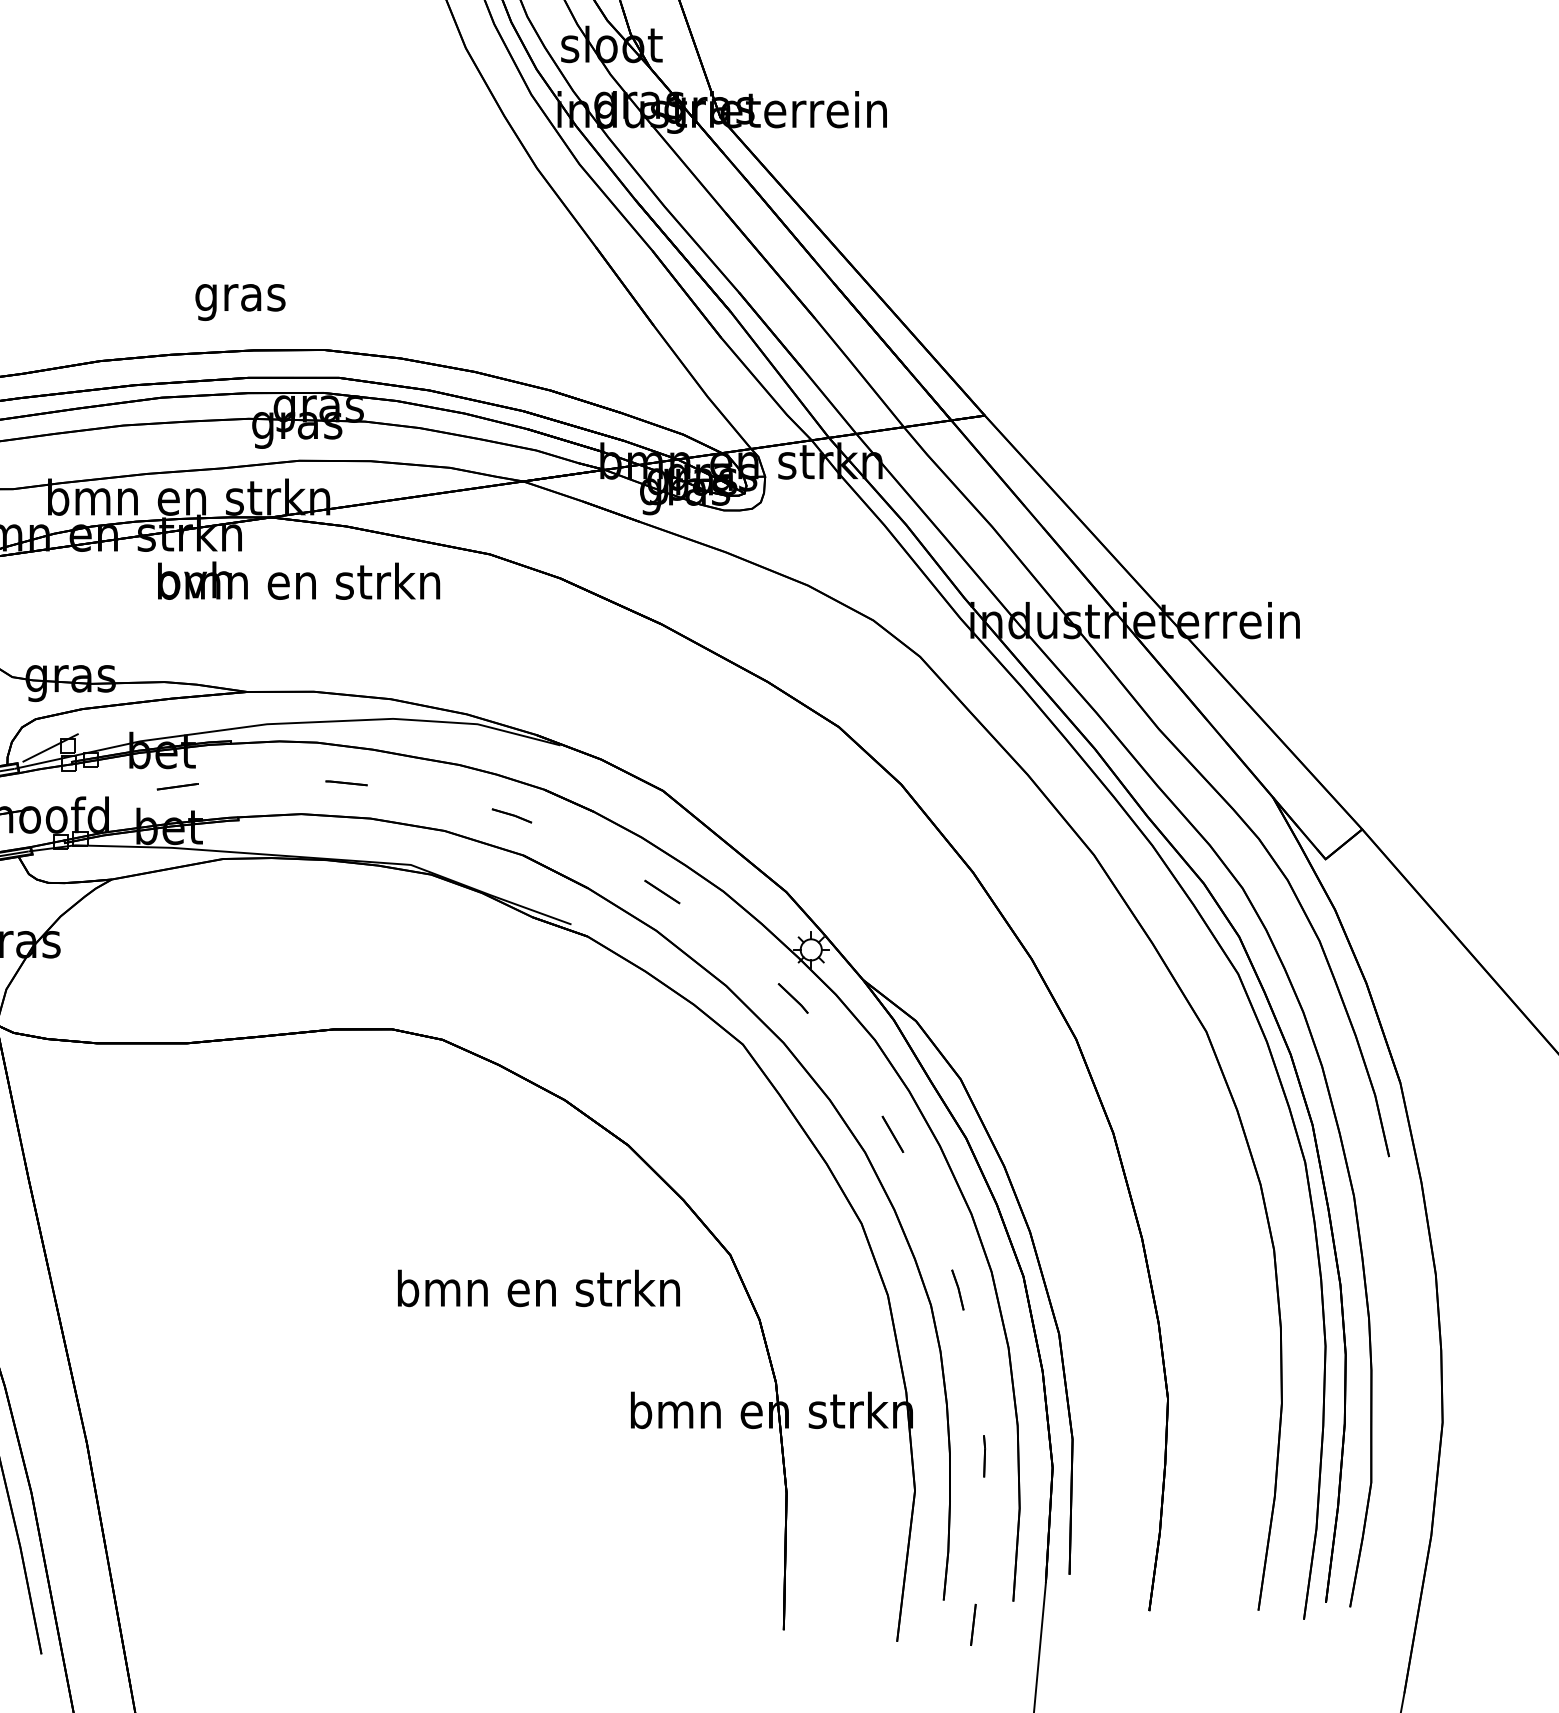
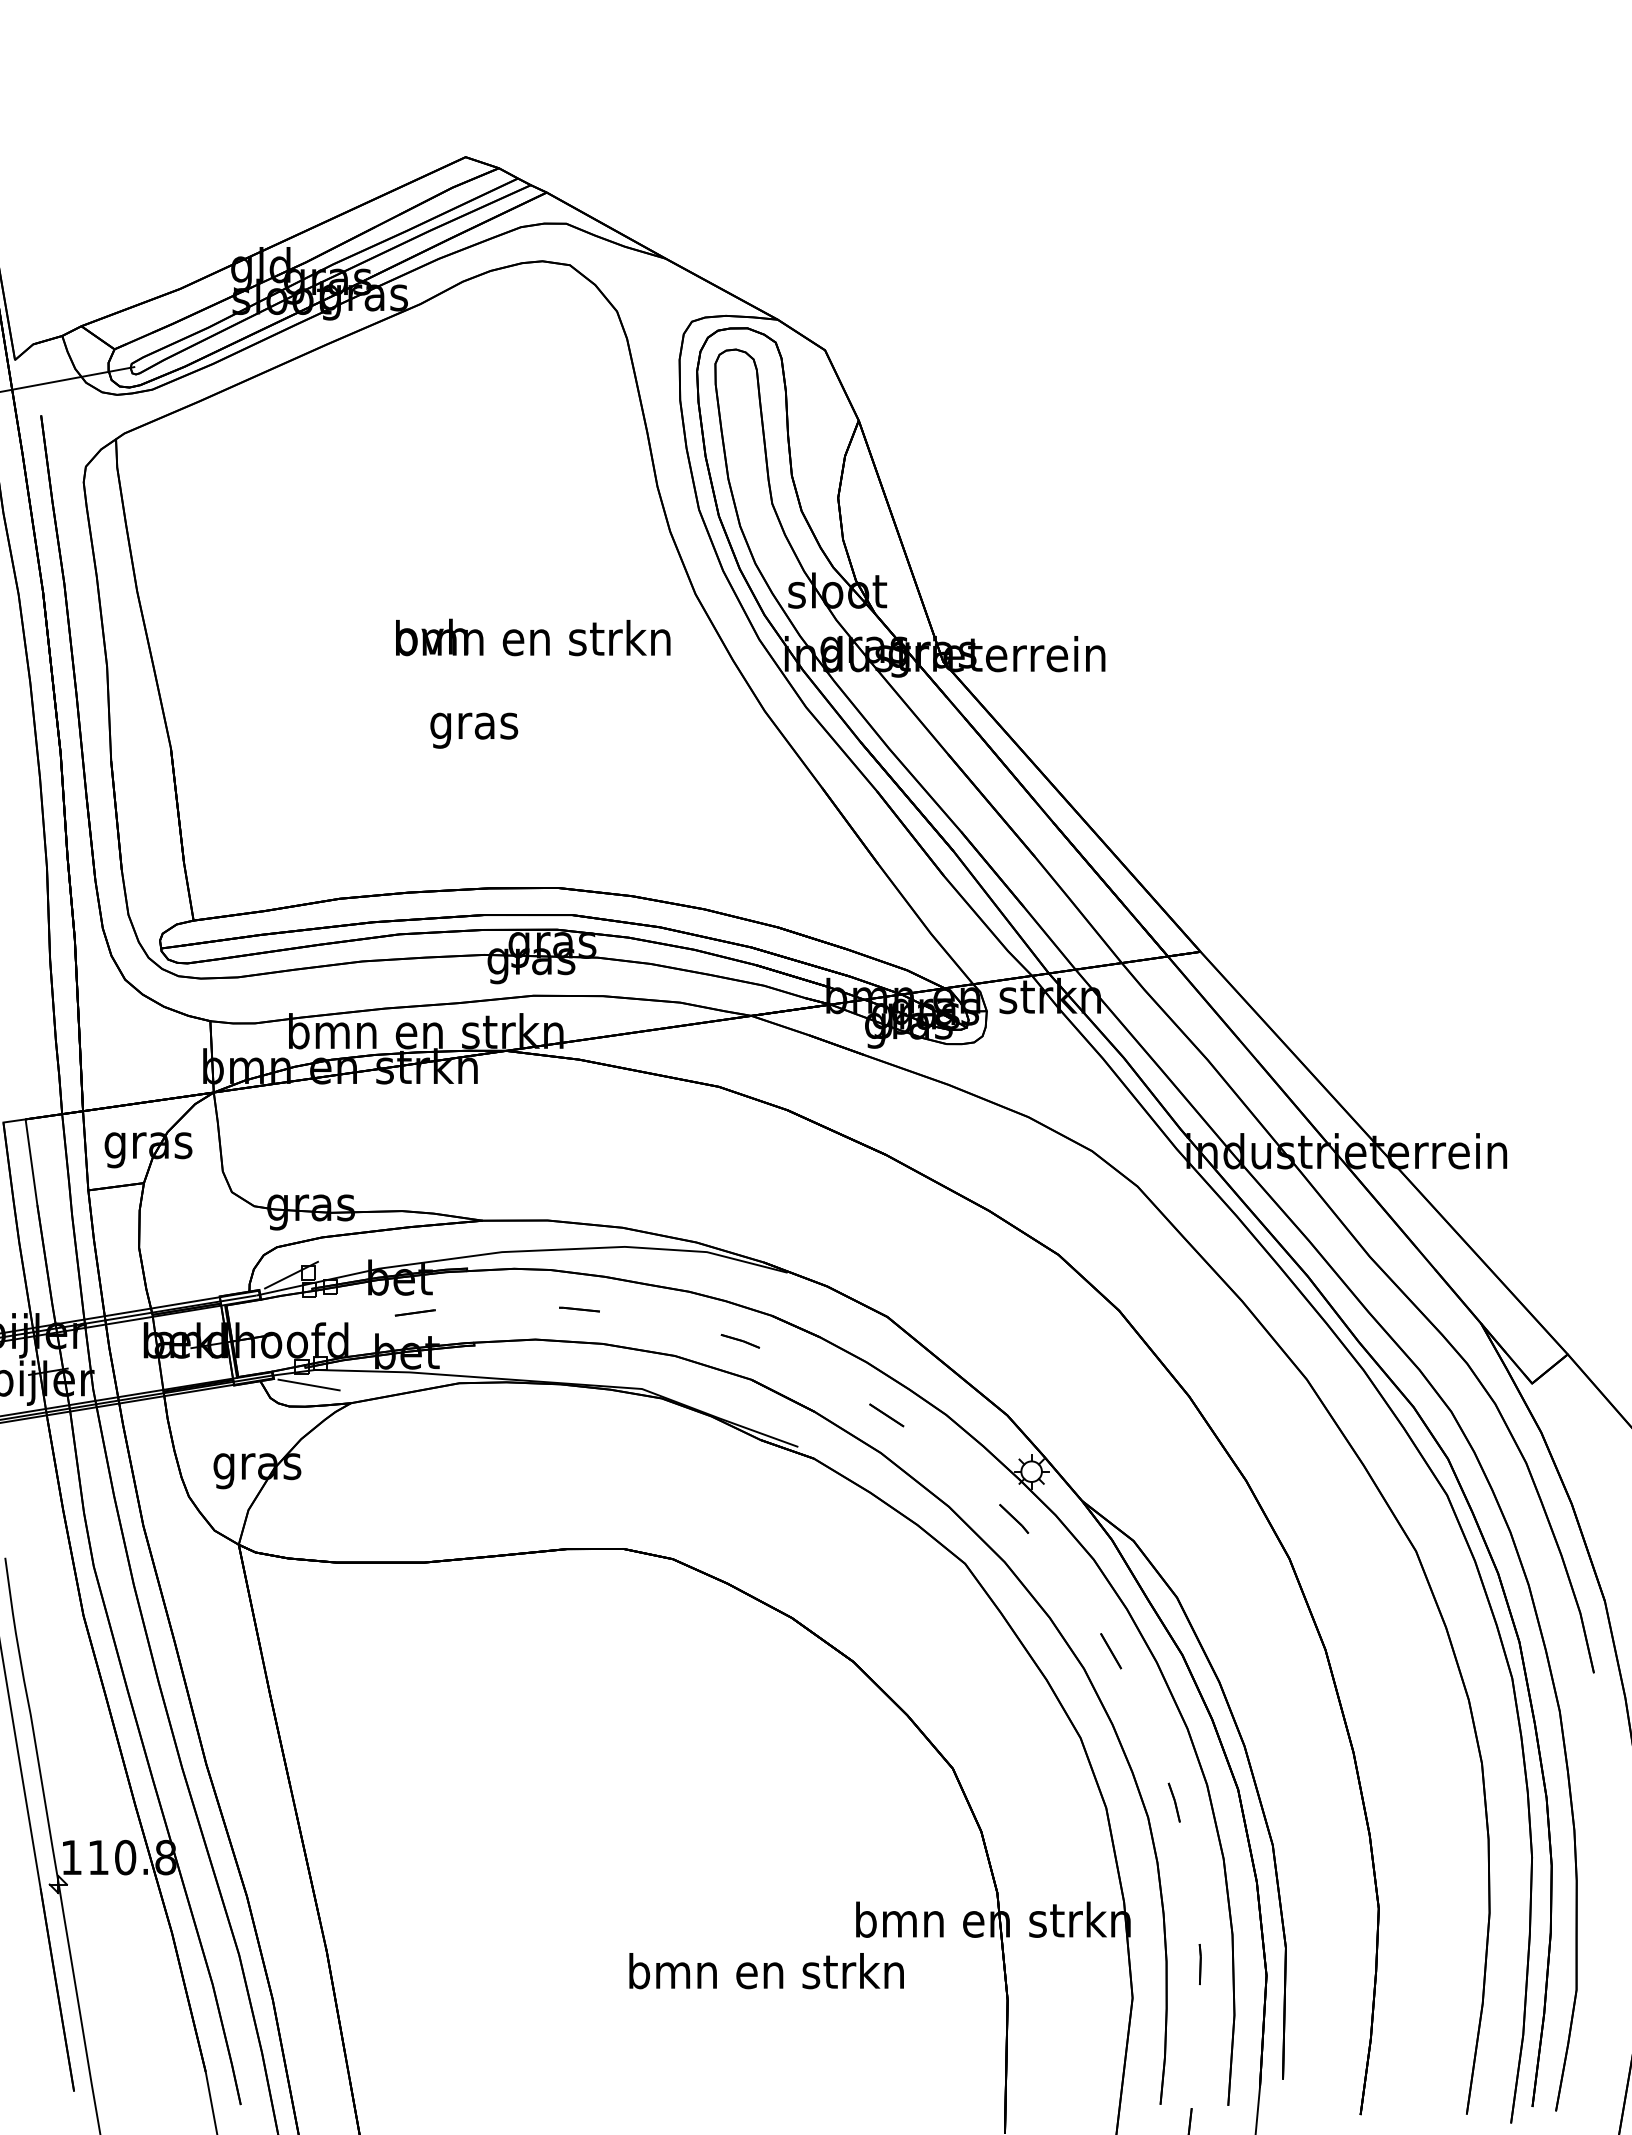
text: (240, 302) -> (474, 730), moved
text: (299, 580) -> (533, 637), moved
line: (68, 860) -> (308, 1384), added
text: (538, 1288) -> (766, 1971), moved

